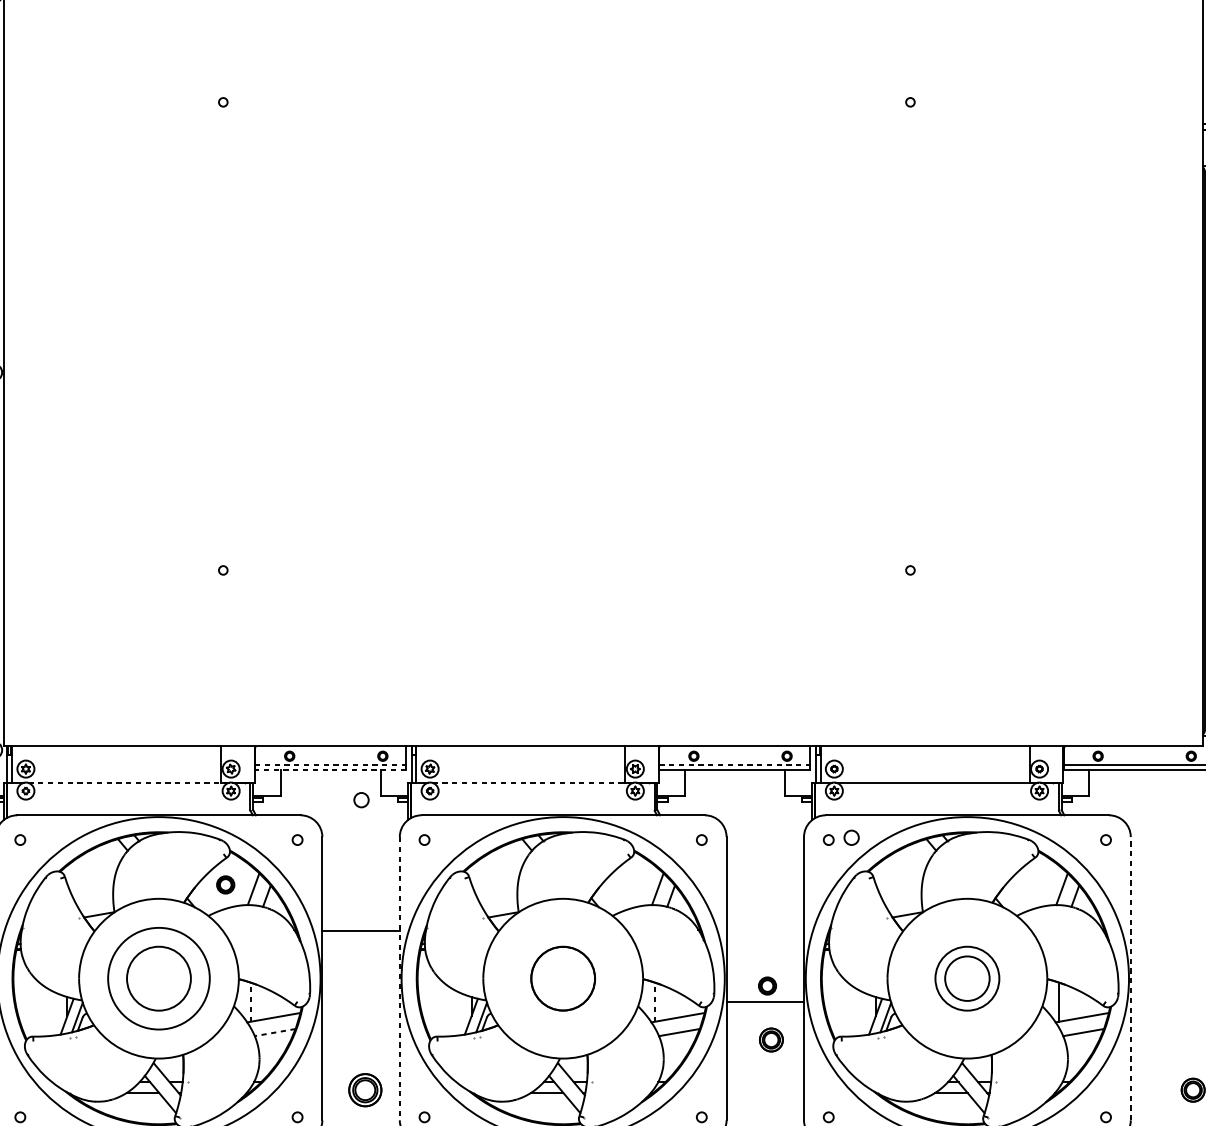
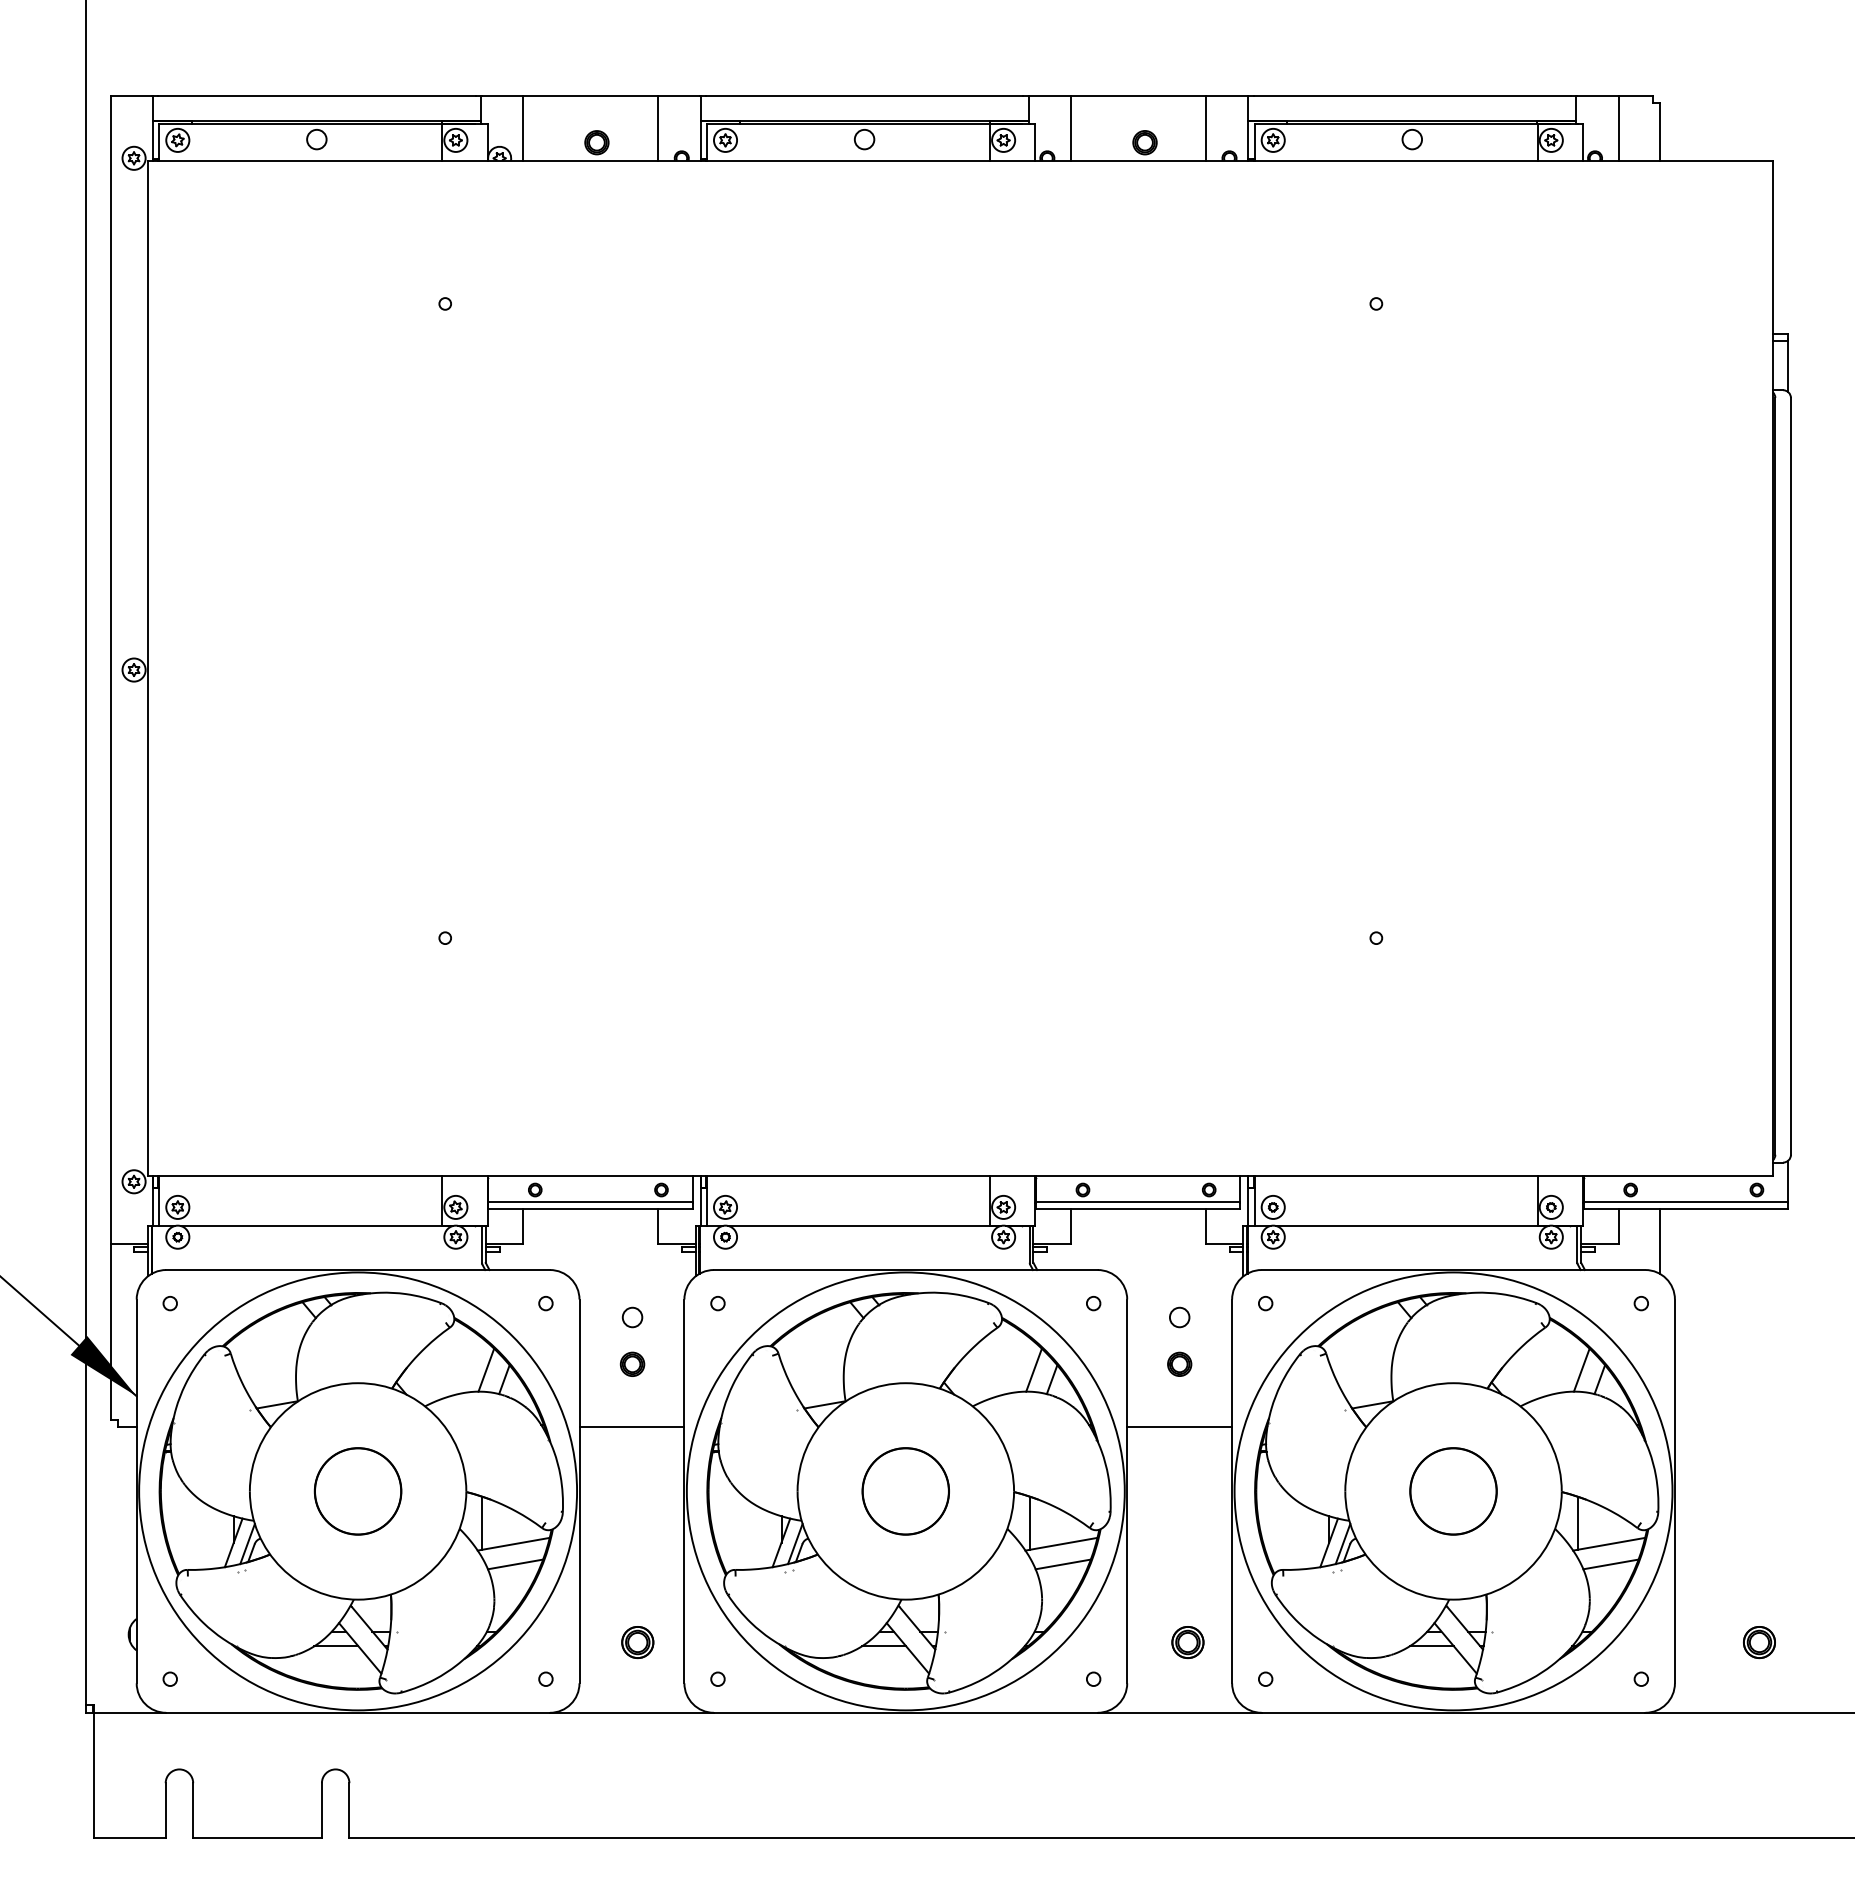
line: (331, 764) -> (591, 1201), dashed -> solid
line: (734, 764) -> (1138, 1201), dashed -> solid
line: (330, 769) -> (590, 1208), dashed -> solid
line: (128, 782) -> (316, 1225), dashed -> solid
line: (532, 782) -> (864, 1225), dashed -> solid
line: (1120, 794) -> (1660, 1241), added
circle: (361, 800) -> (632, 1317), moved
circle: (851, 837) -> (1179, 1317), moved
part: (225, 884) -> (632, 1363), moved
circle: (159, 978) -> (358, 1491), size x0.62
line: (399, 978) -> (684, 1491), dashed -> solid
circle: (967, 978) -> (1453, 1491), size x1.43
line: (1130, 978) -> (1674, 1491), dashed -> solid
part: (767, 985) -> (1179, 1363), moved
line: (765, 1001) -> (1179, 1426), moved
line: (250, 1002) -> (482, 1523), dashed -> solid
line: (655, 1002) -> (1030, 1523), dashed -> solid
line: (275, 1032) -> (515, 1564), dashed -> solid
part: (771, 1040) -> (1187, 1642), moved
part: (365, 1090) -> (637, 1642), size x0.71

